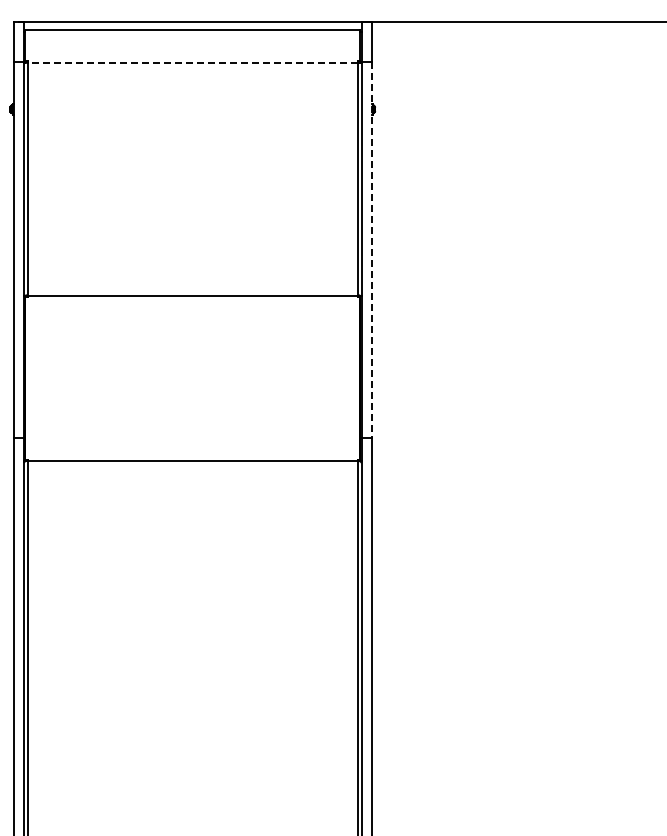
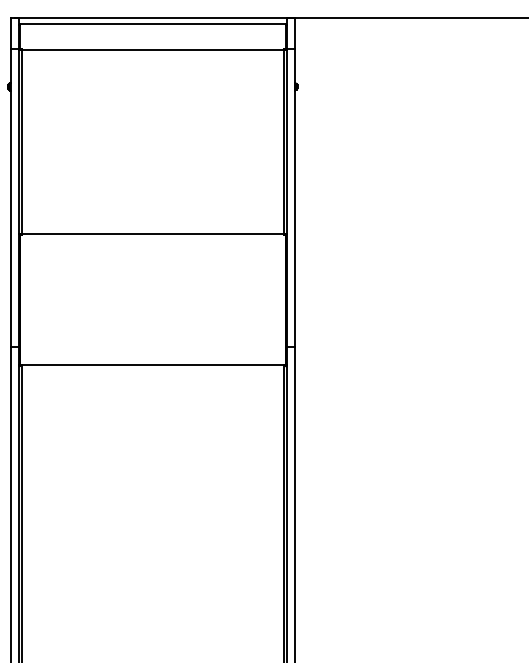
line: (192, 62) -> (152, 49), dashed -> solid
line: (371, 250) -> (294, 198), dashed -> solid

